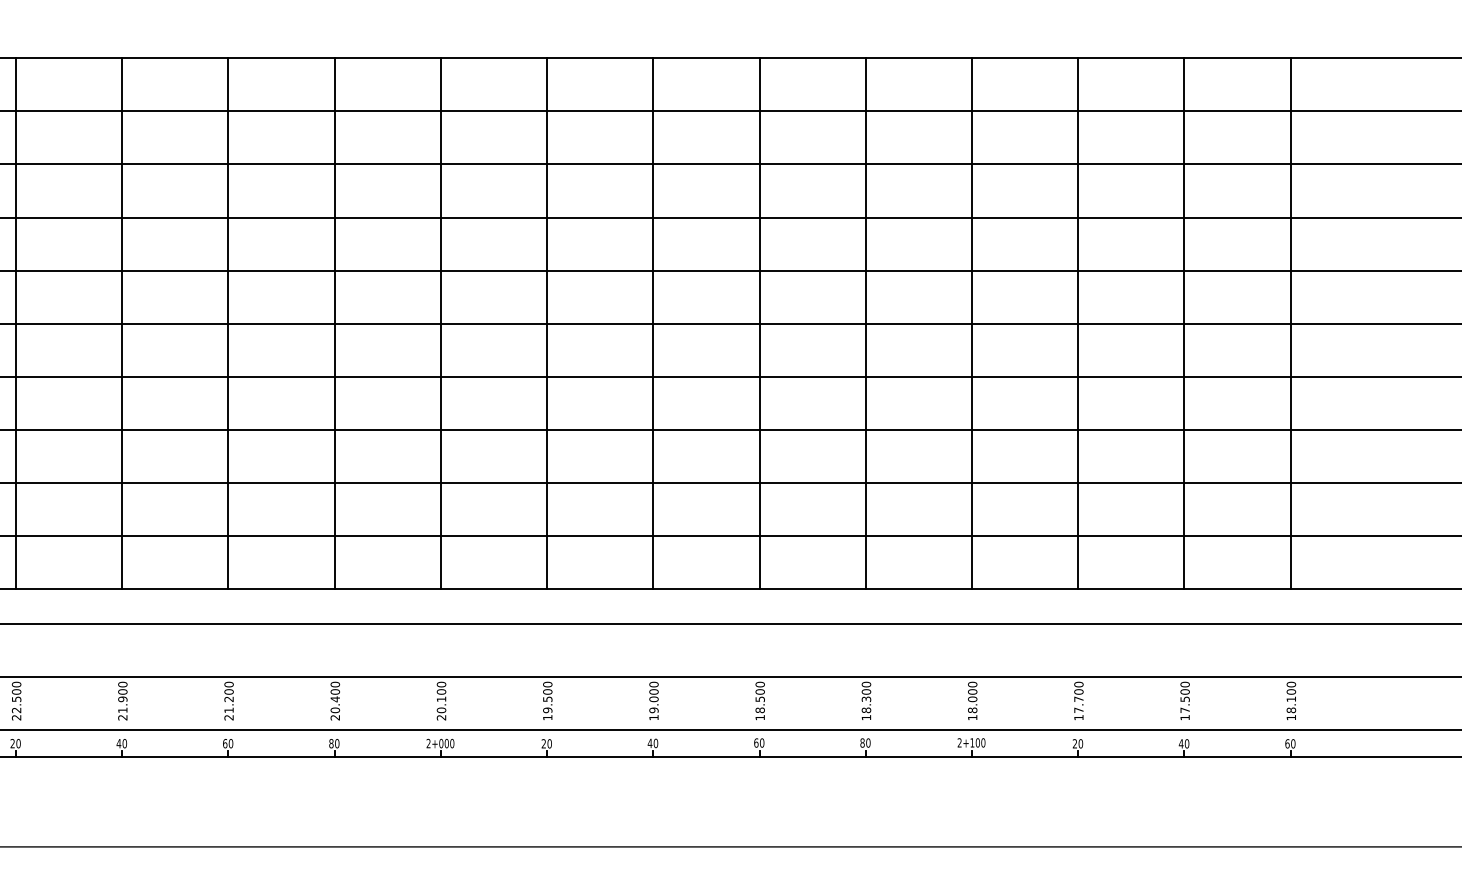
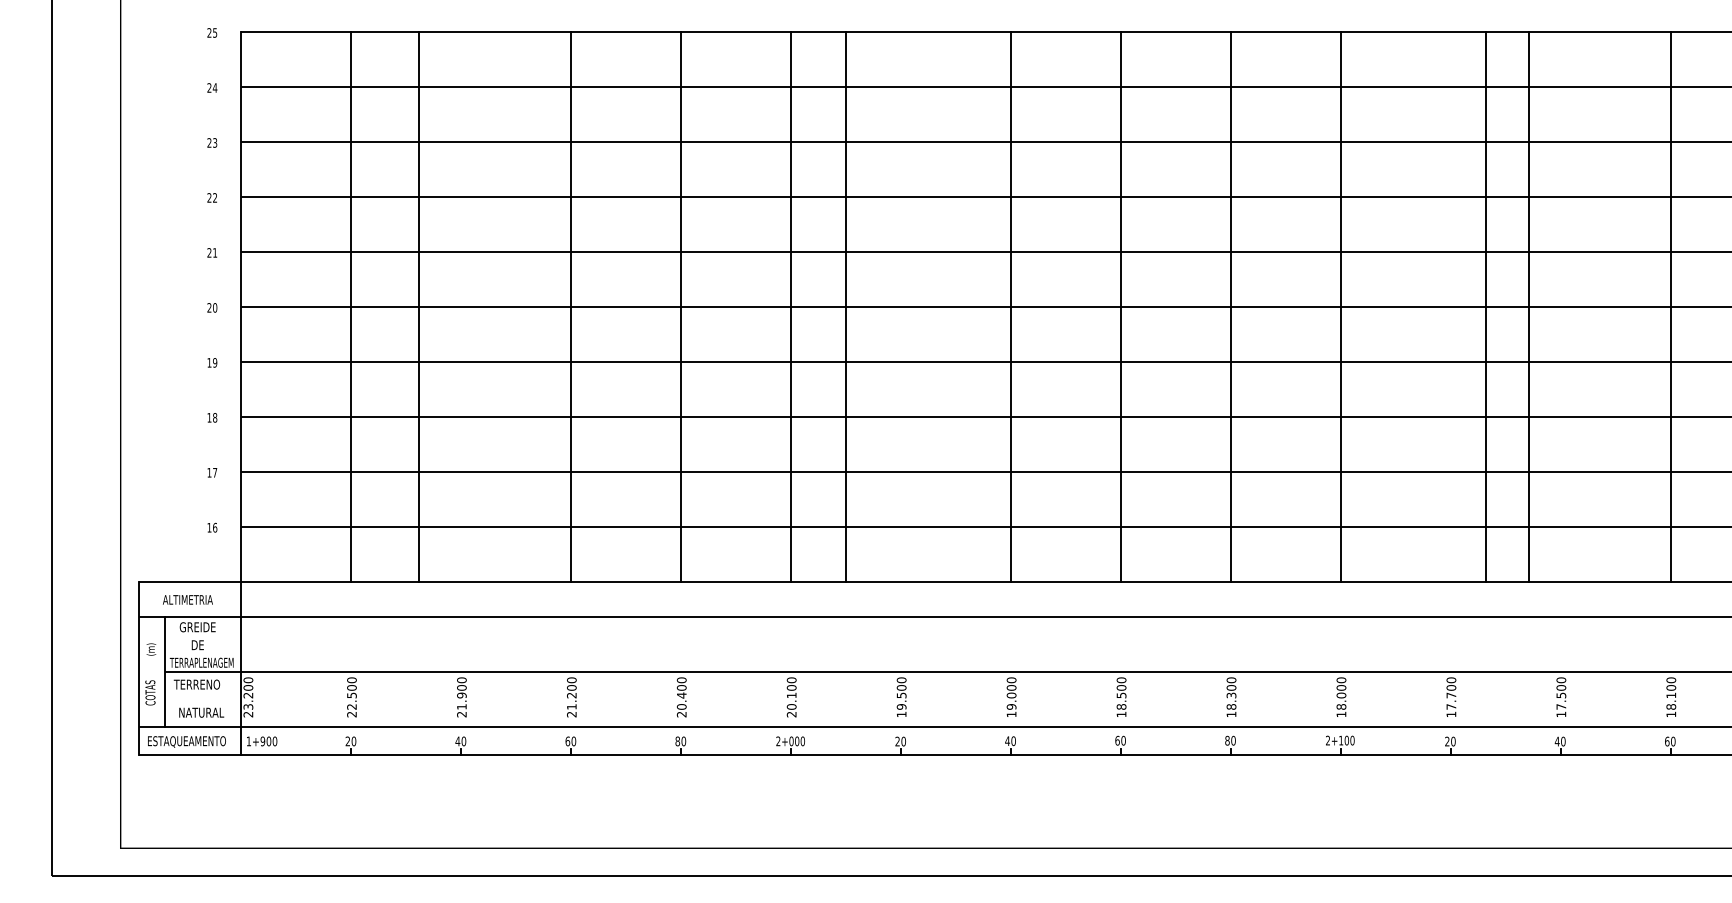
line: (122, 323) -> (419, 306), moved
line: (547, 323) -> (846, 306), moved
line: (1078, 323) -> (1485, 306), moved
line: (1184, 323) -> (1528, 306), moved

